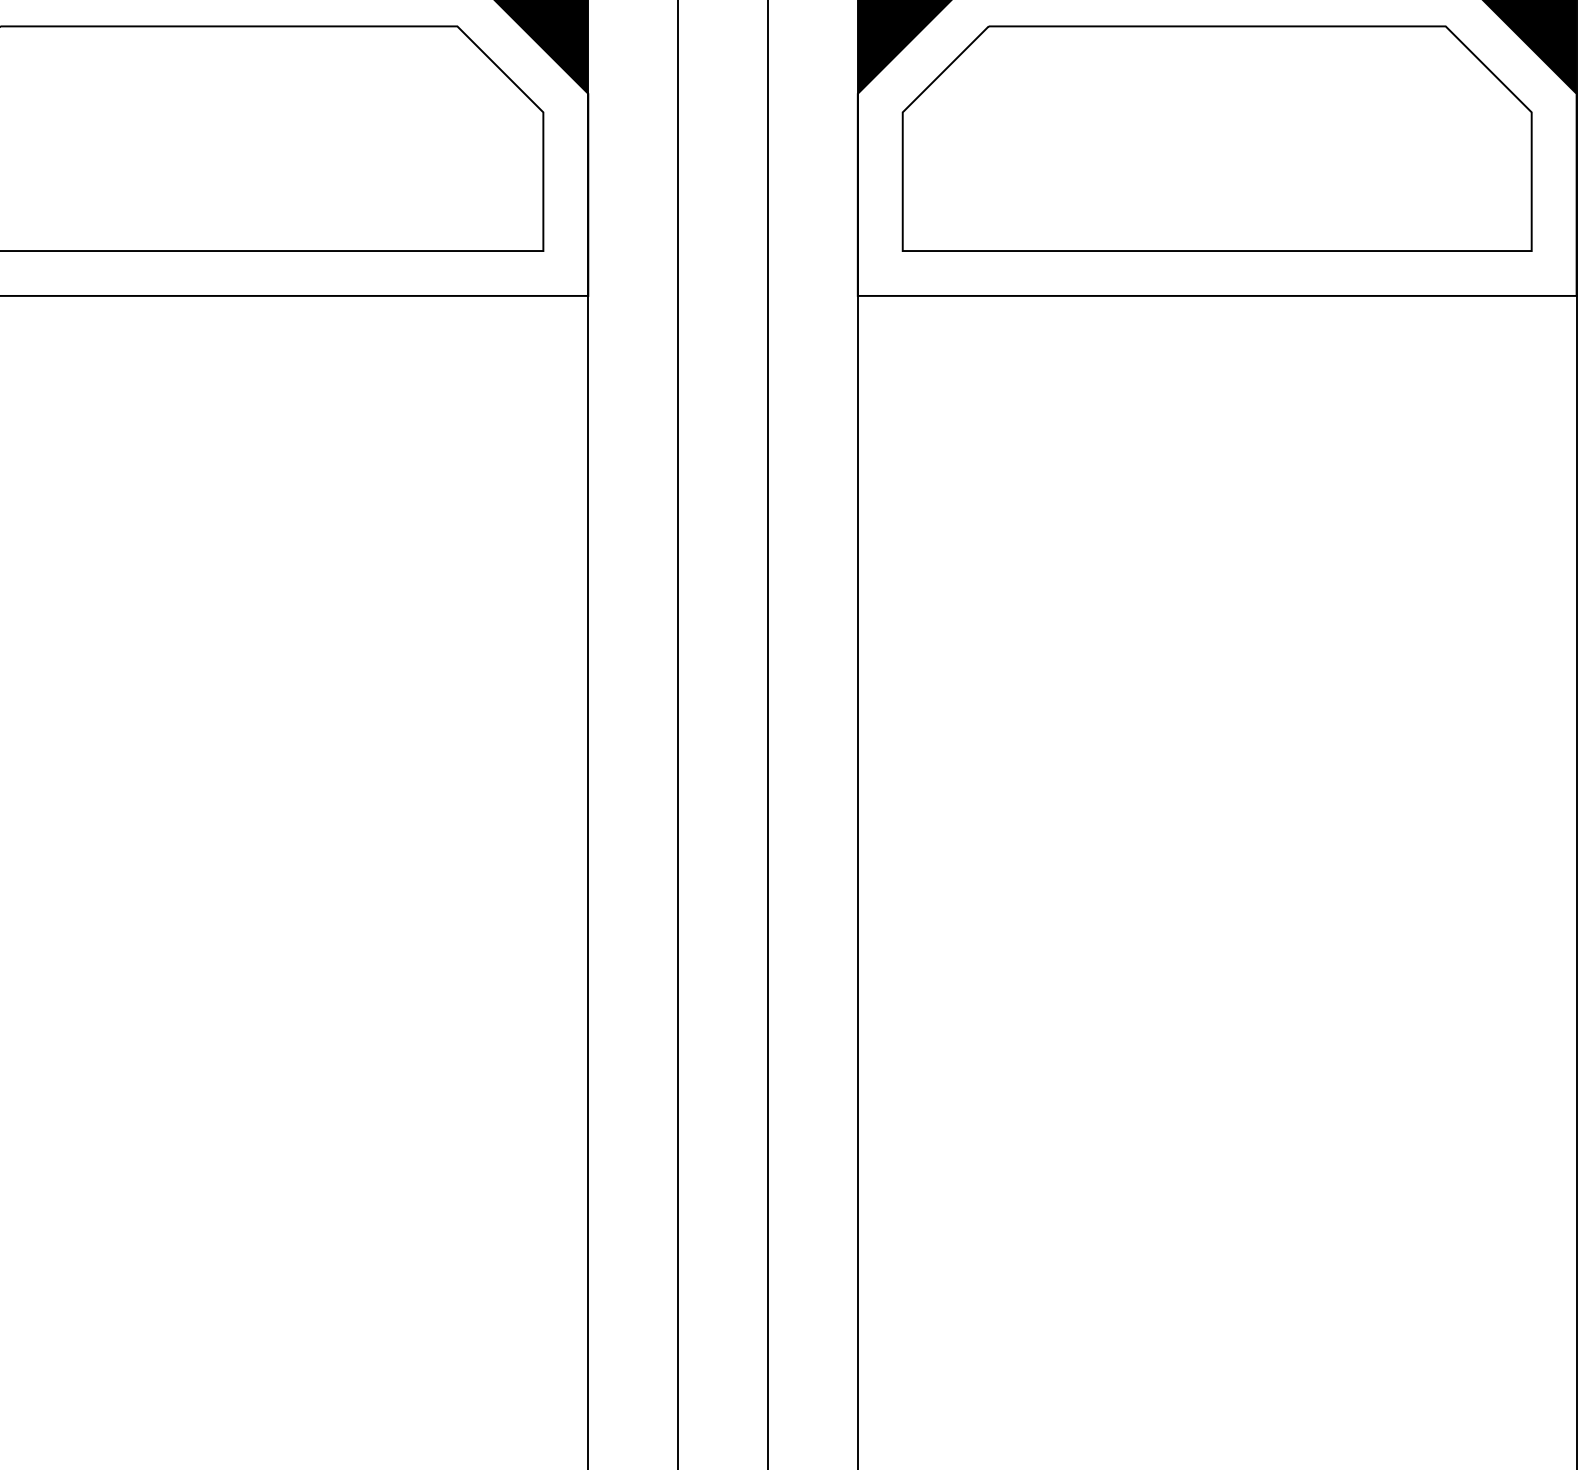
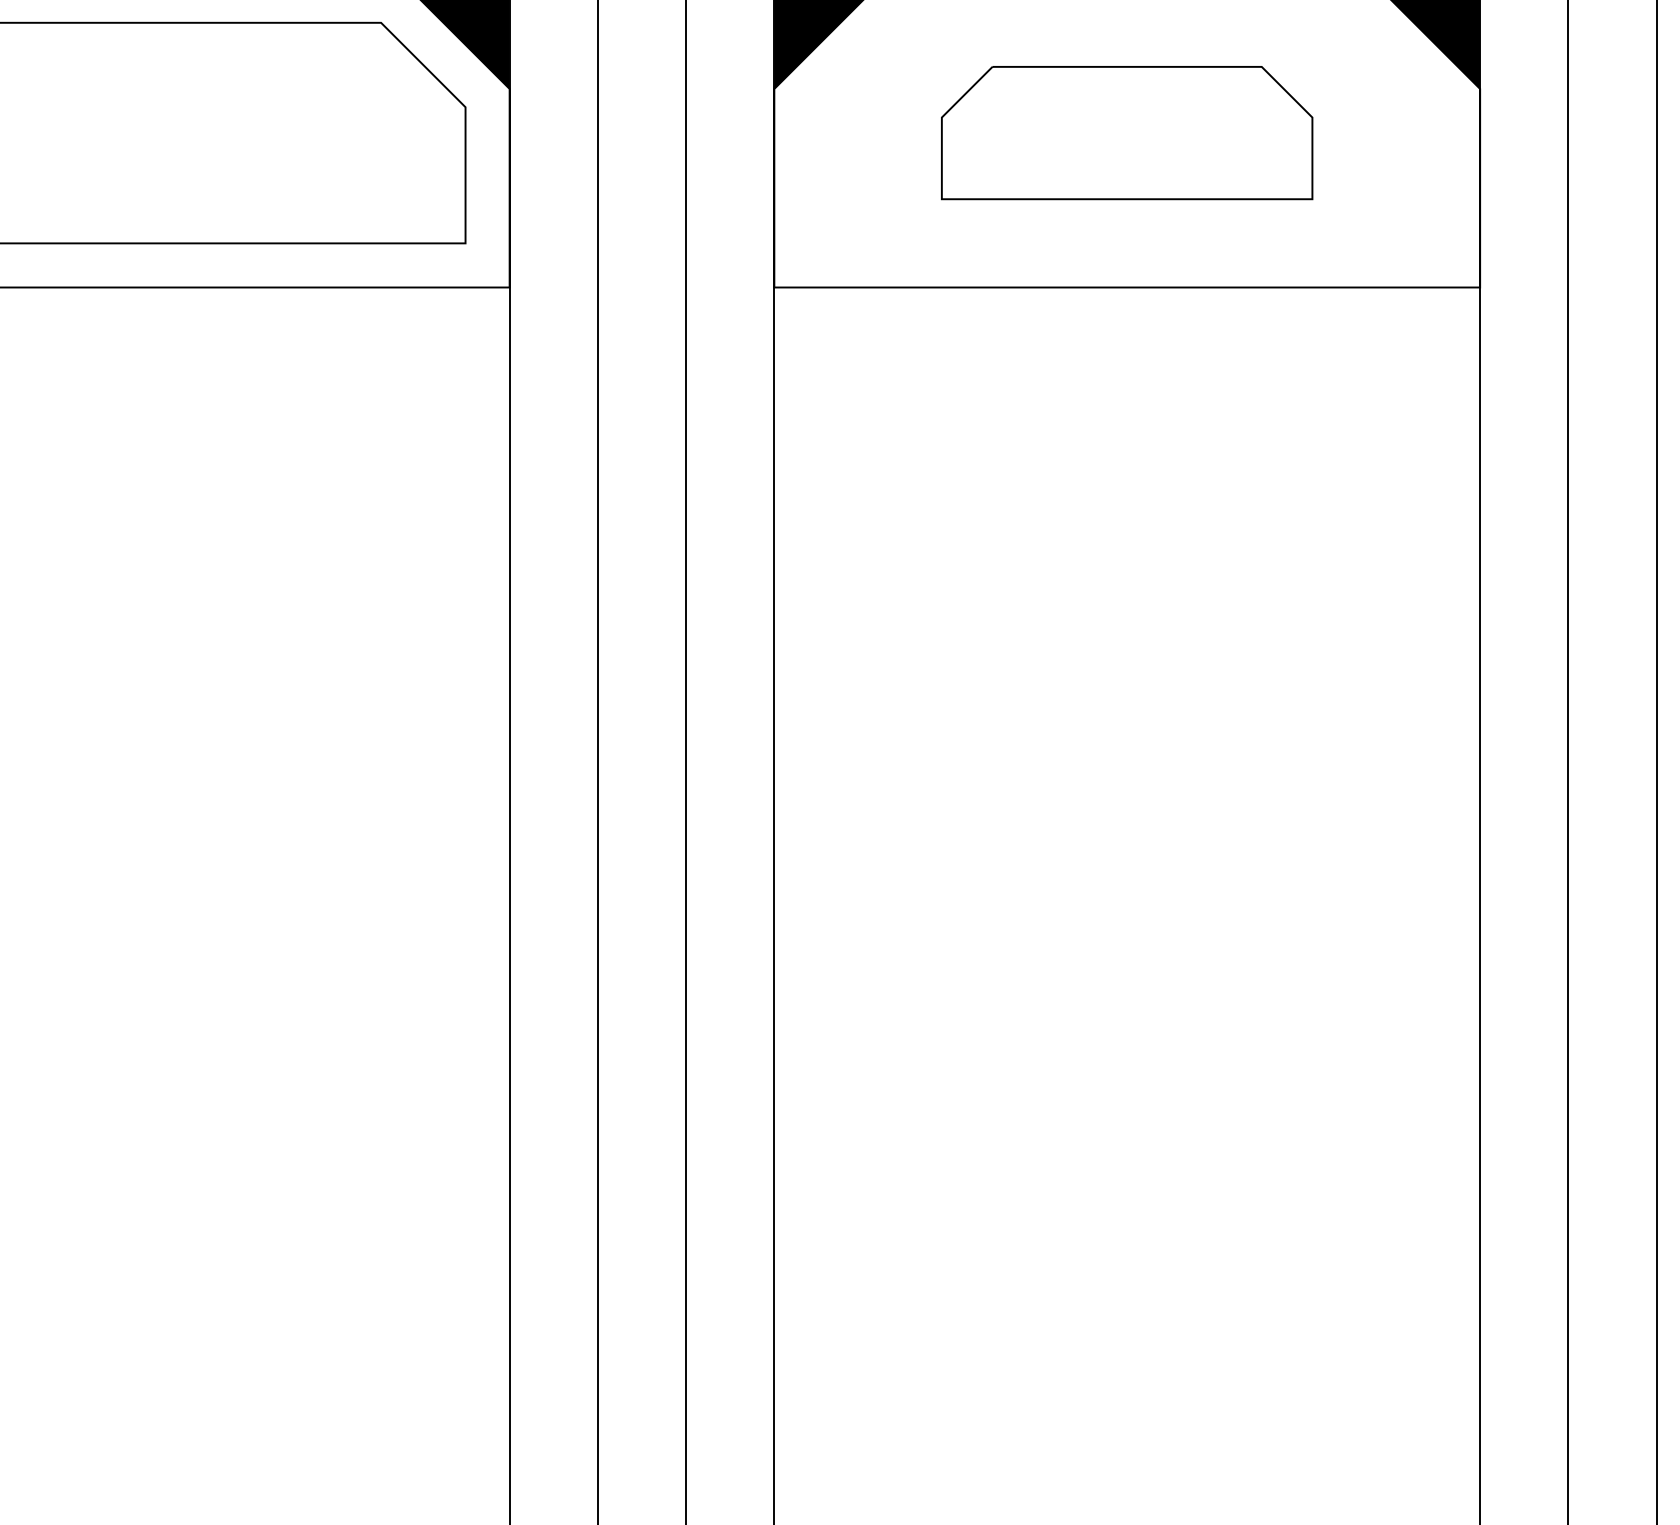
part: (1216, 138) -> (1126, 132), size x0.6

